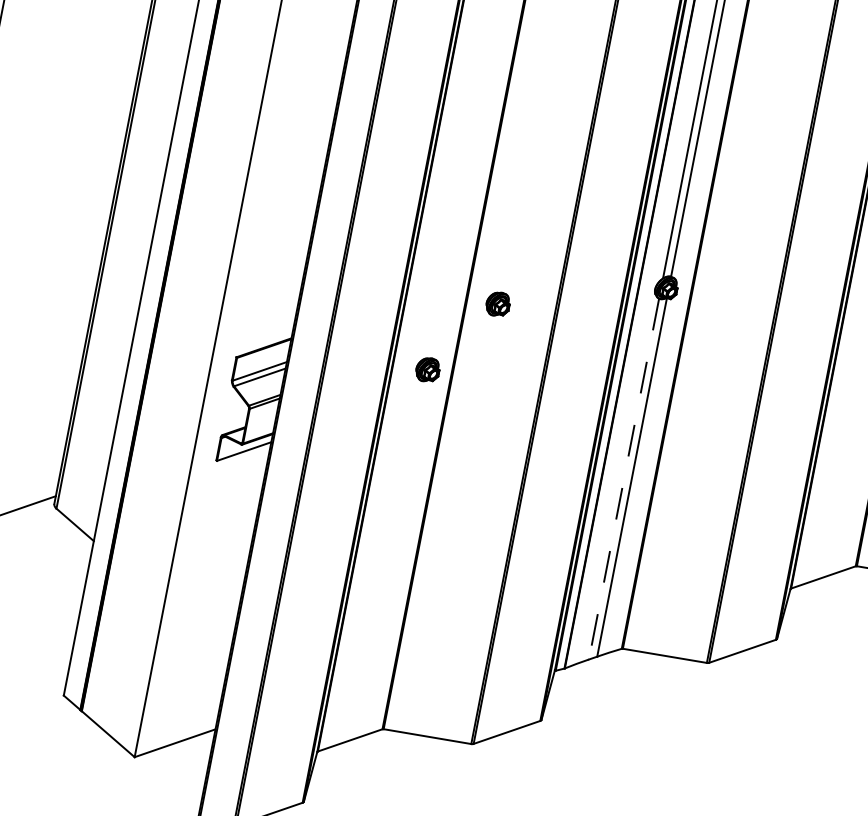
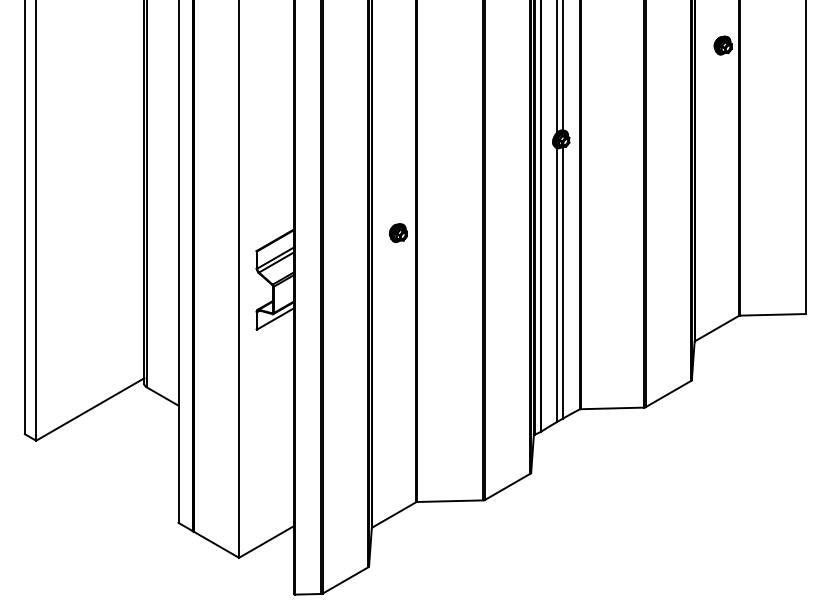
part: (497, 303) -> (439, 174), removed
line: (624, 479) -> (557, 285), dashed -> solid

